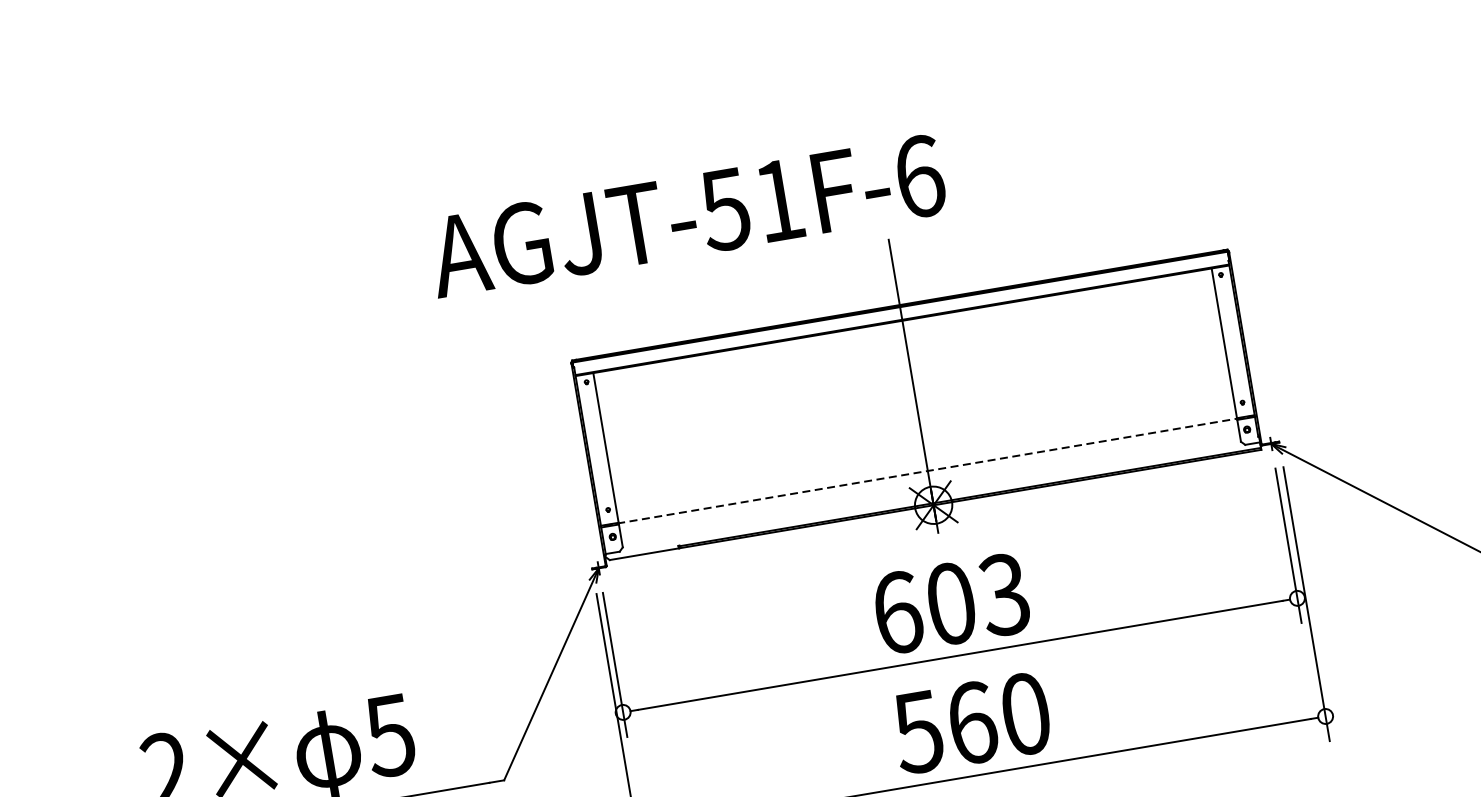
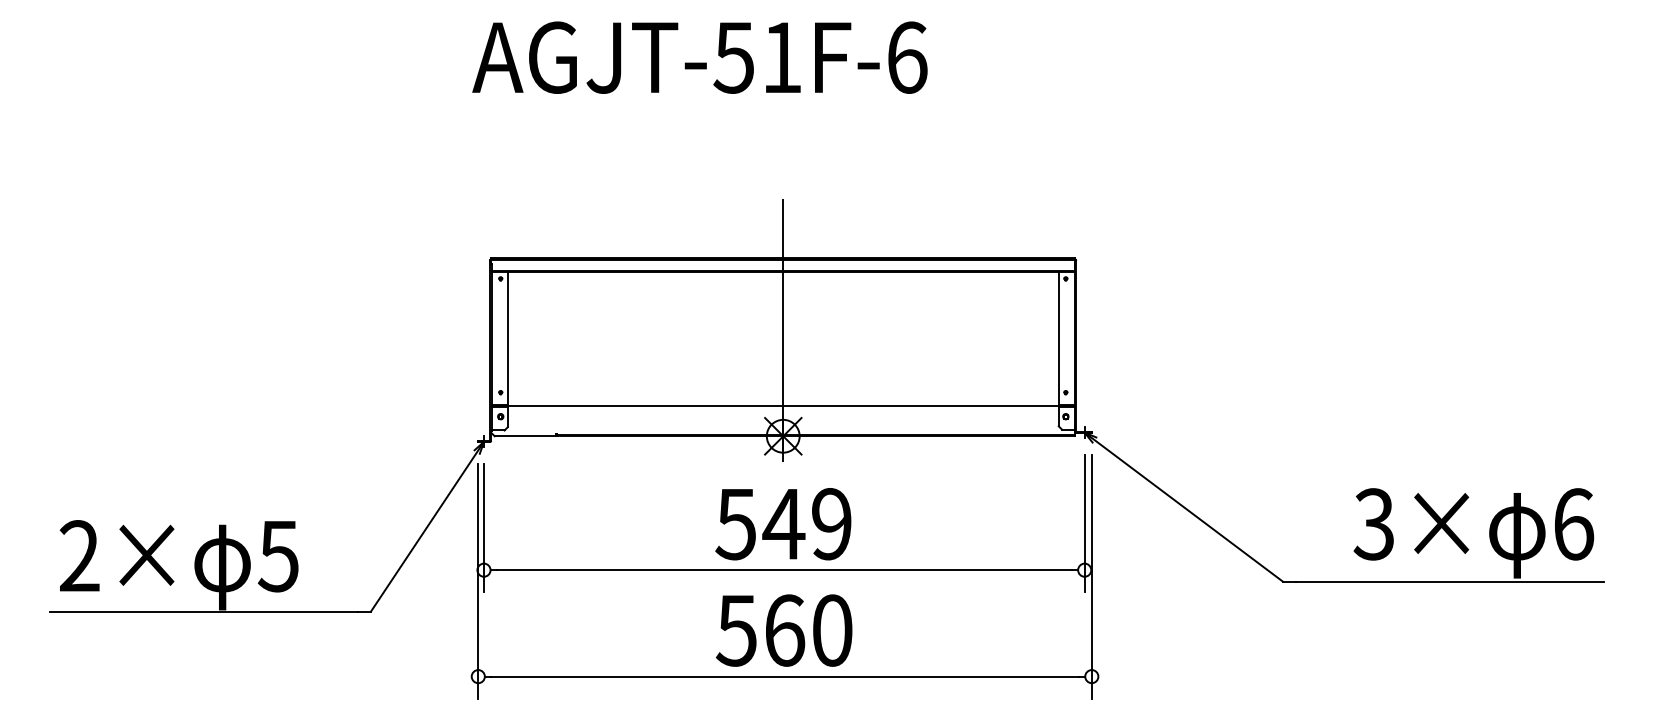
text: (686, 216) -> (699, 57), moved
line: (926, 470) -> (782, 405), dashed -> solid
text: (950, 604) -> (783, 524), 603 -> 549

